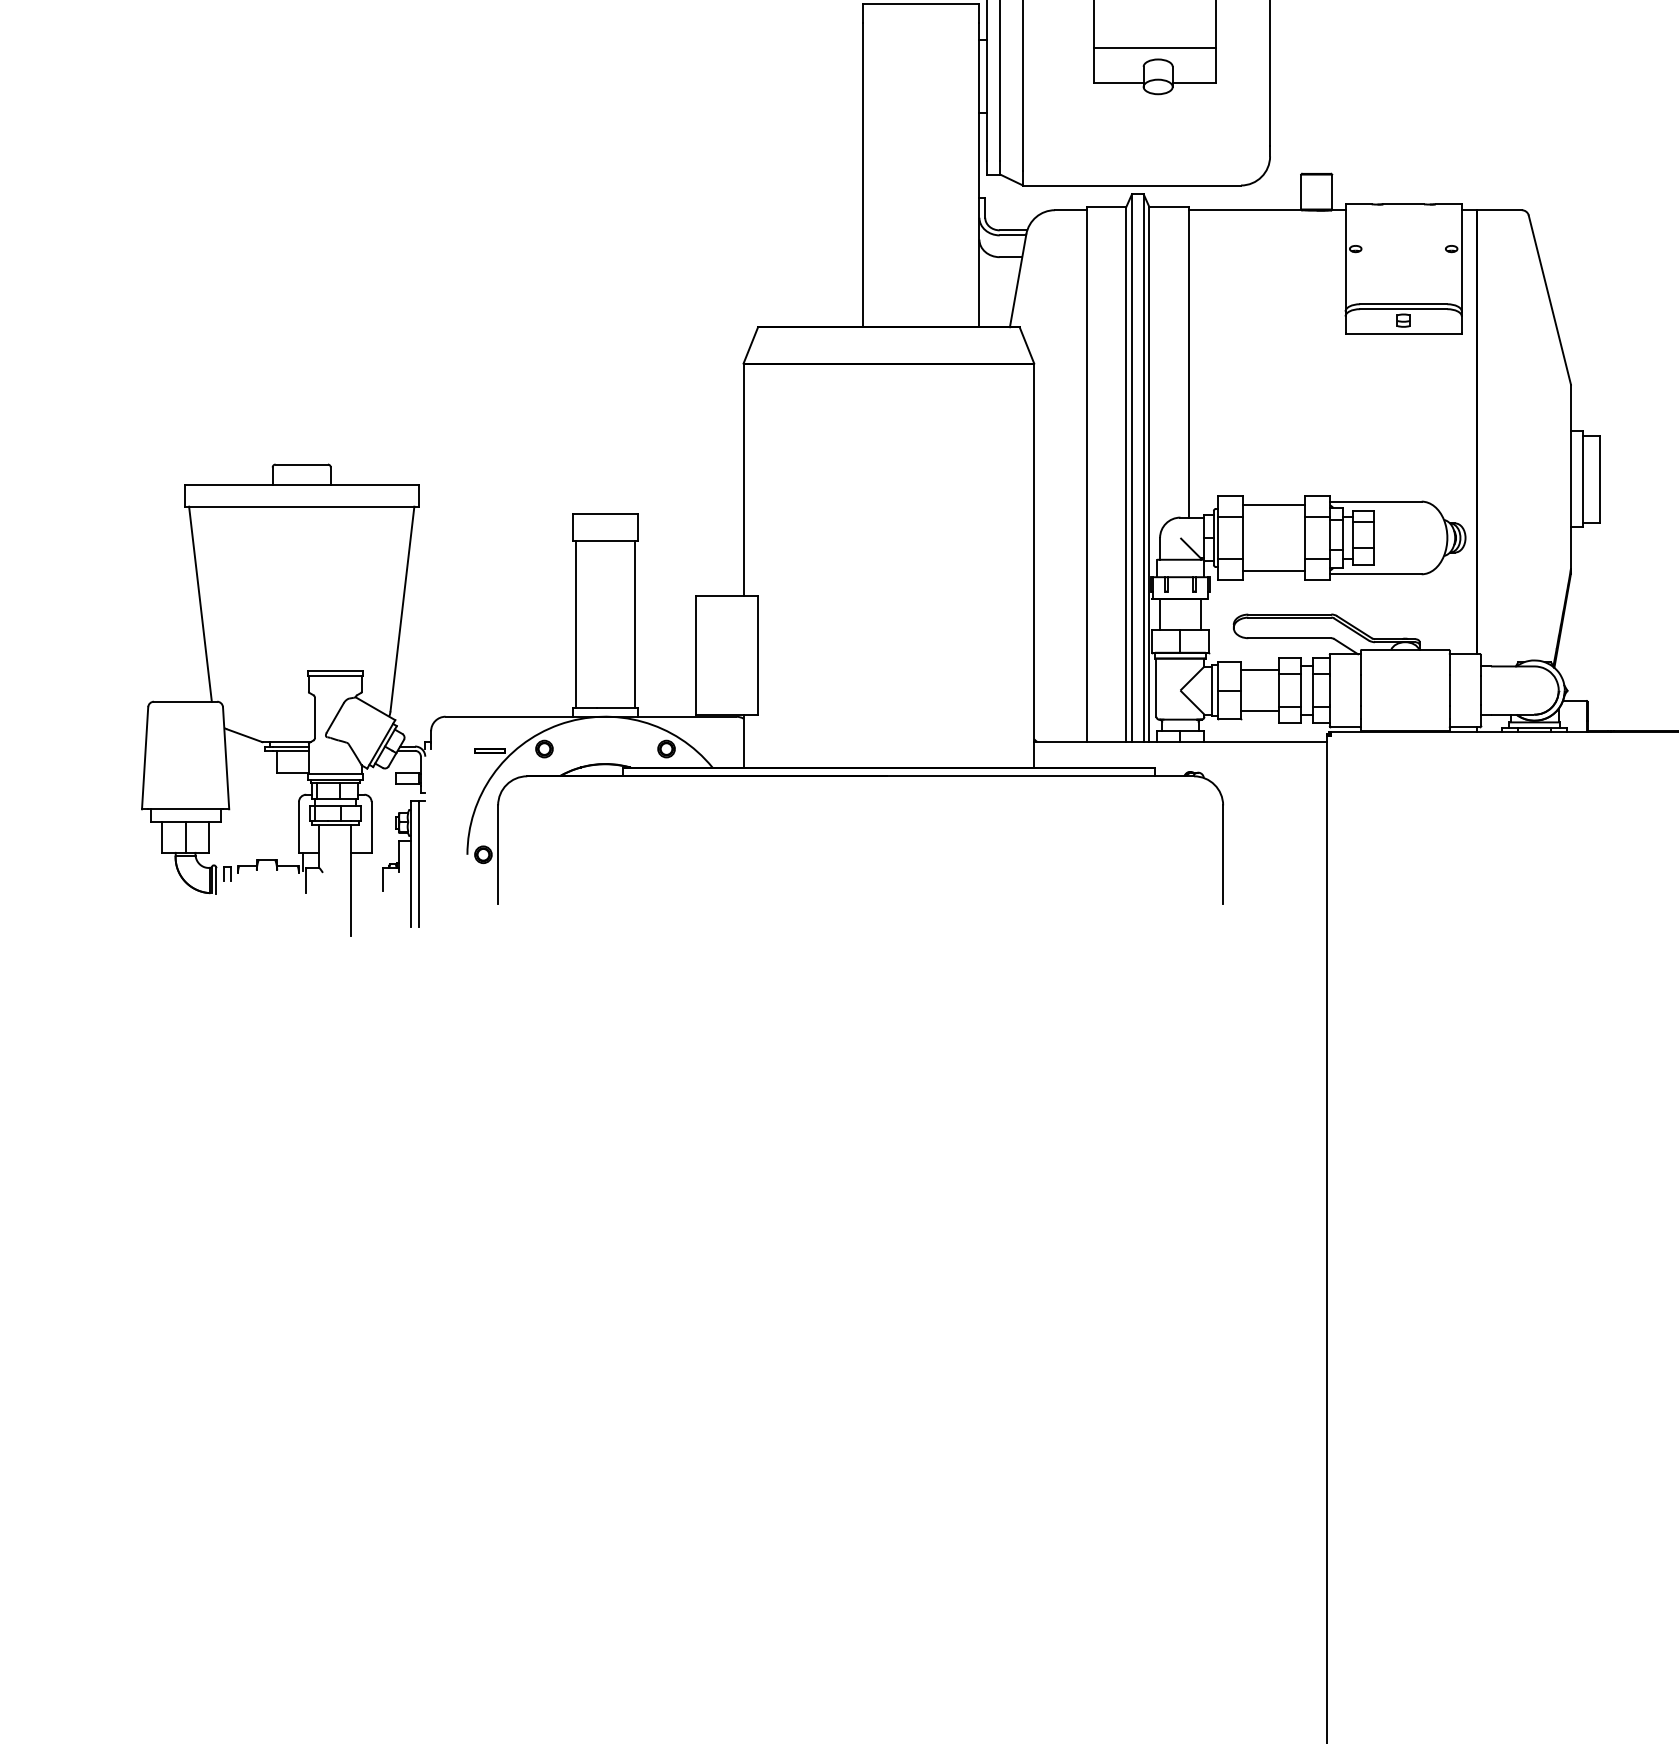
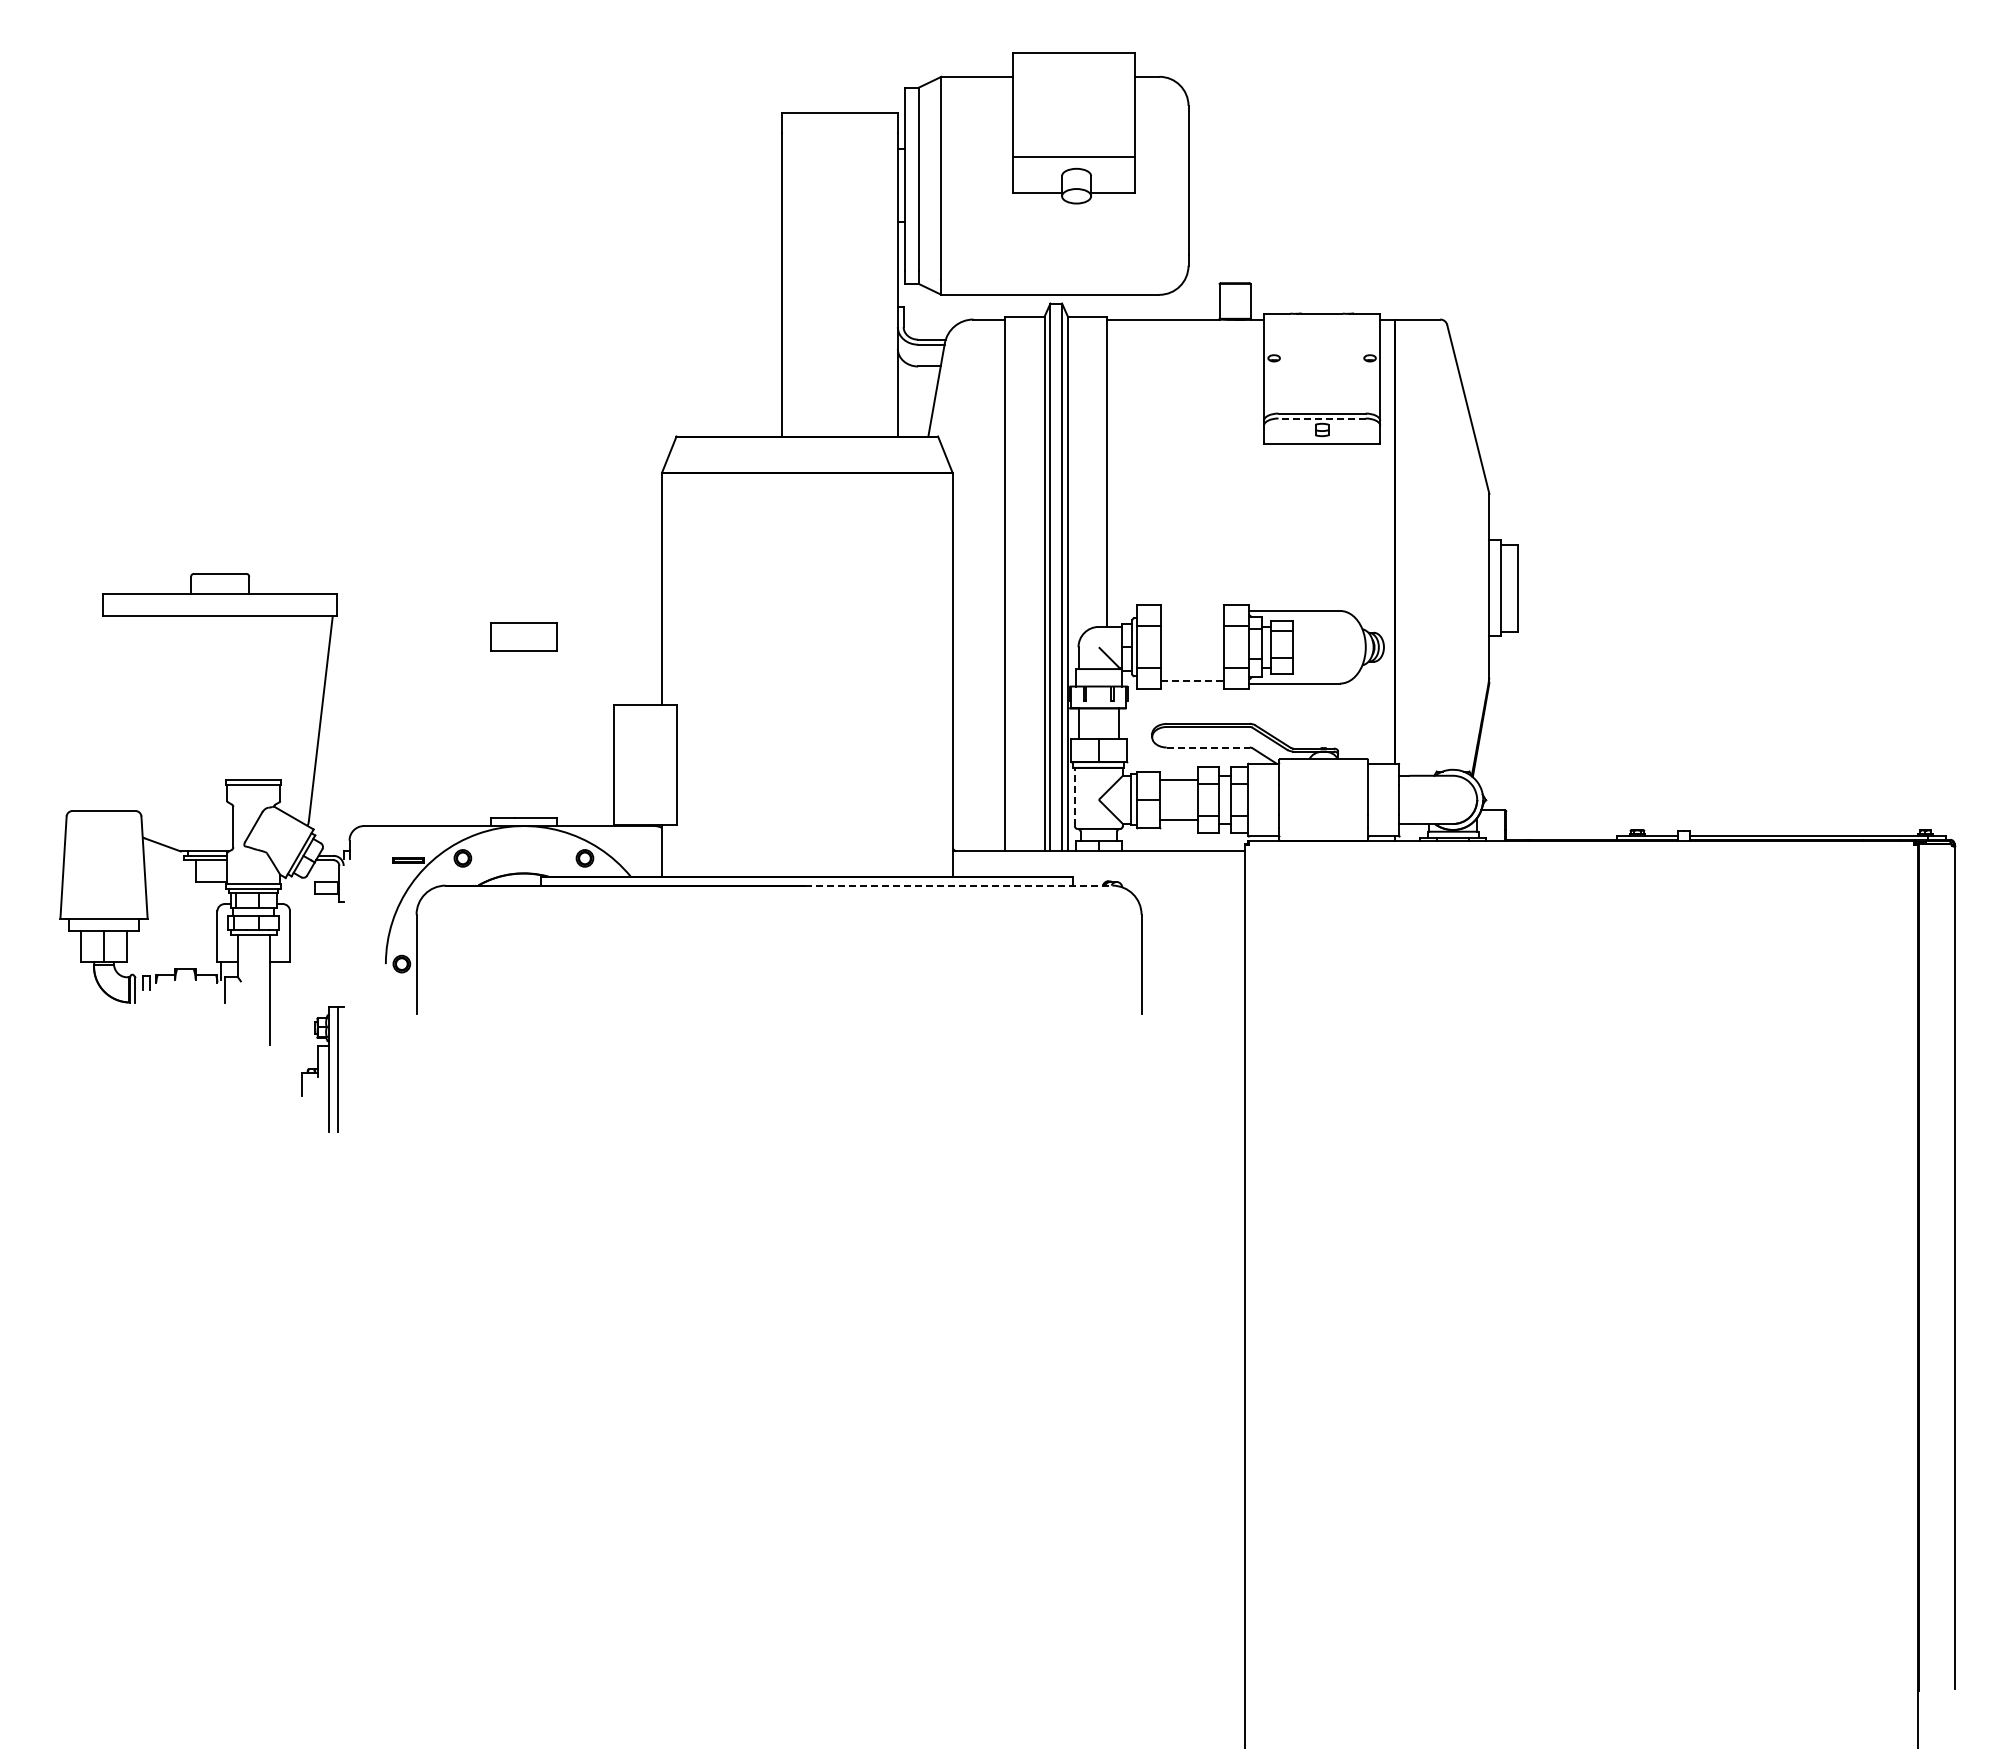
line: (1404, 309) -> (1322, 418), solid -> dashed
line: (1274, 504) -> (1192, 613), removed
line: (1275, 571) -> (1193, 680), solid -> dashed
line: (200, 604) -> (118, 713), removed
line: (576, 624) -> (494, 733), removed
line: (635, 624) -> (553, 733), removed
line: (1290, 638) -> (1208, 747), solid -> dashed
line: (1156, 687) -> (1074, 796), solid -> dashed
line: (1040, 776) -> (958, 885), solid -> dashed
part: (404, 864) -> (322, 1069), moved

